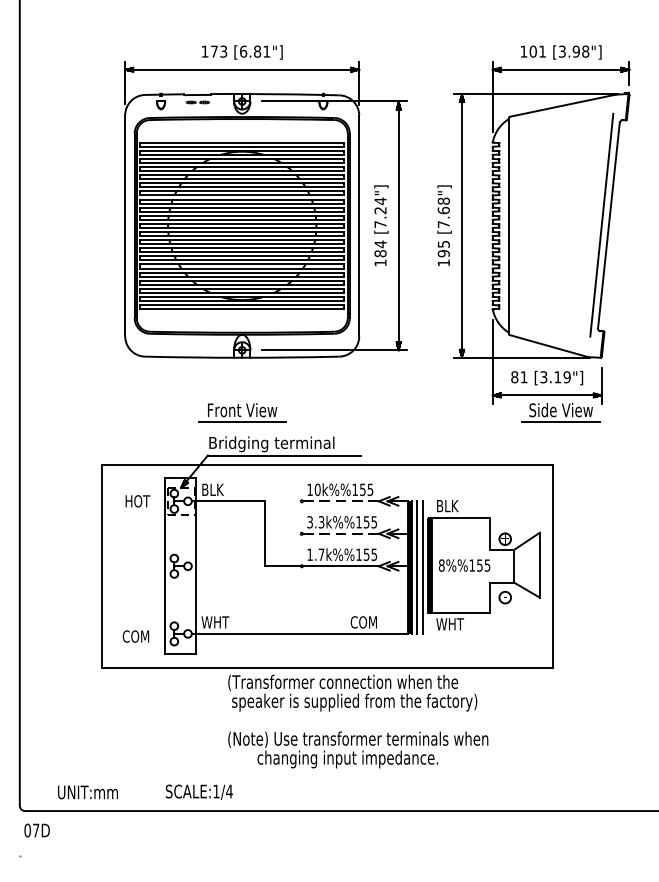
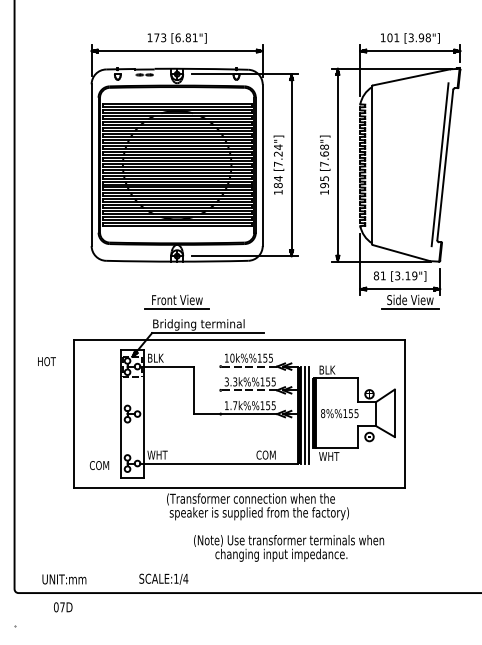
text: (137, 501) -> (46, 361), moved
text: (358, 750) -> (289, 548), moved
text: (198, 791) -> (163, 578), moved
text: (37, 830) -> (63, 607), moved

